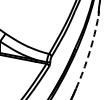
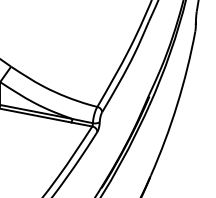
arc: (89, 52) -> (177, 103), dashed -> solid

